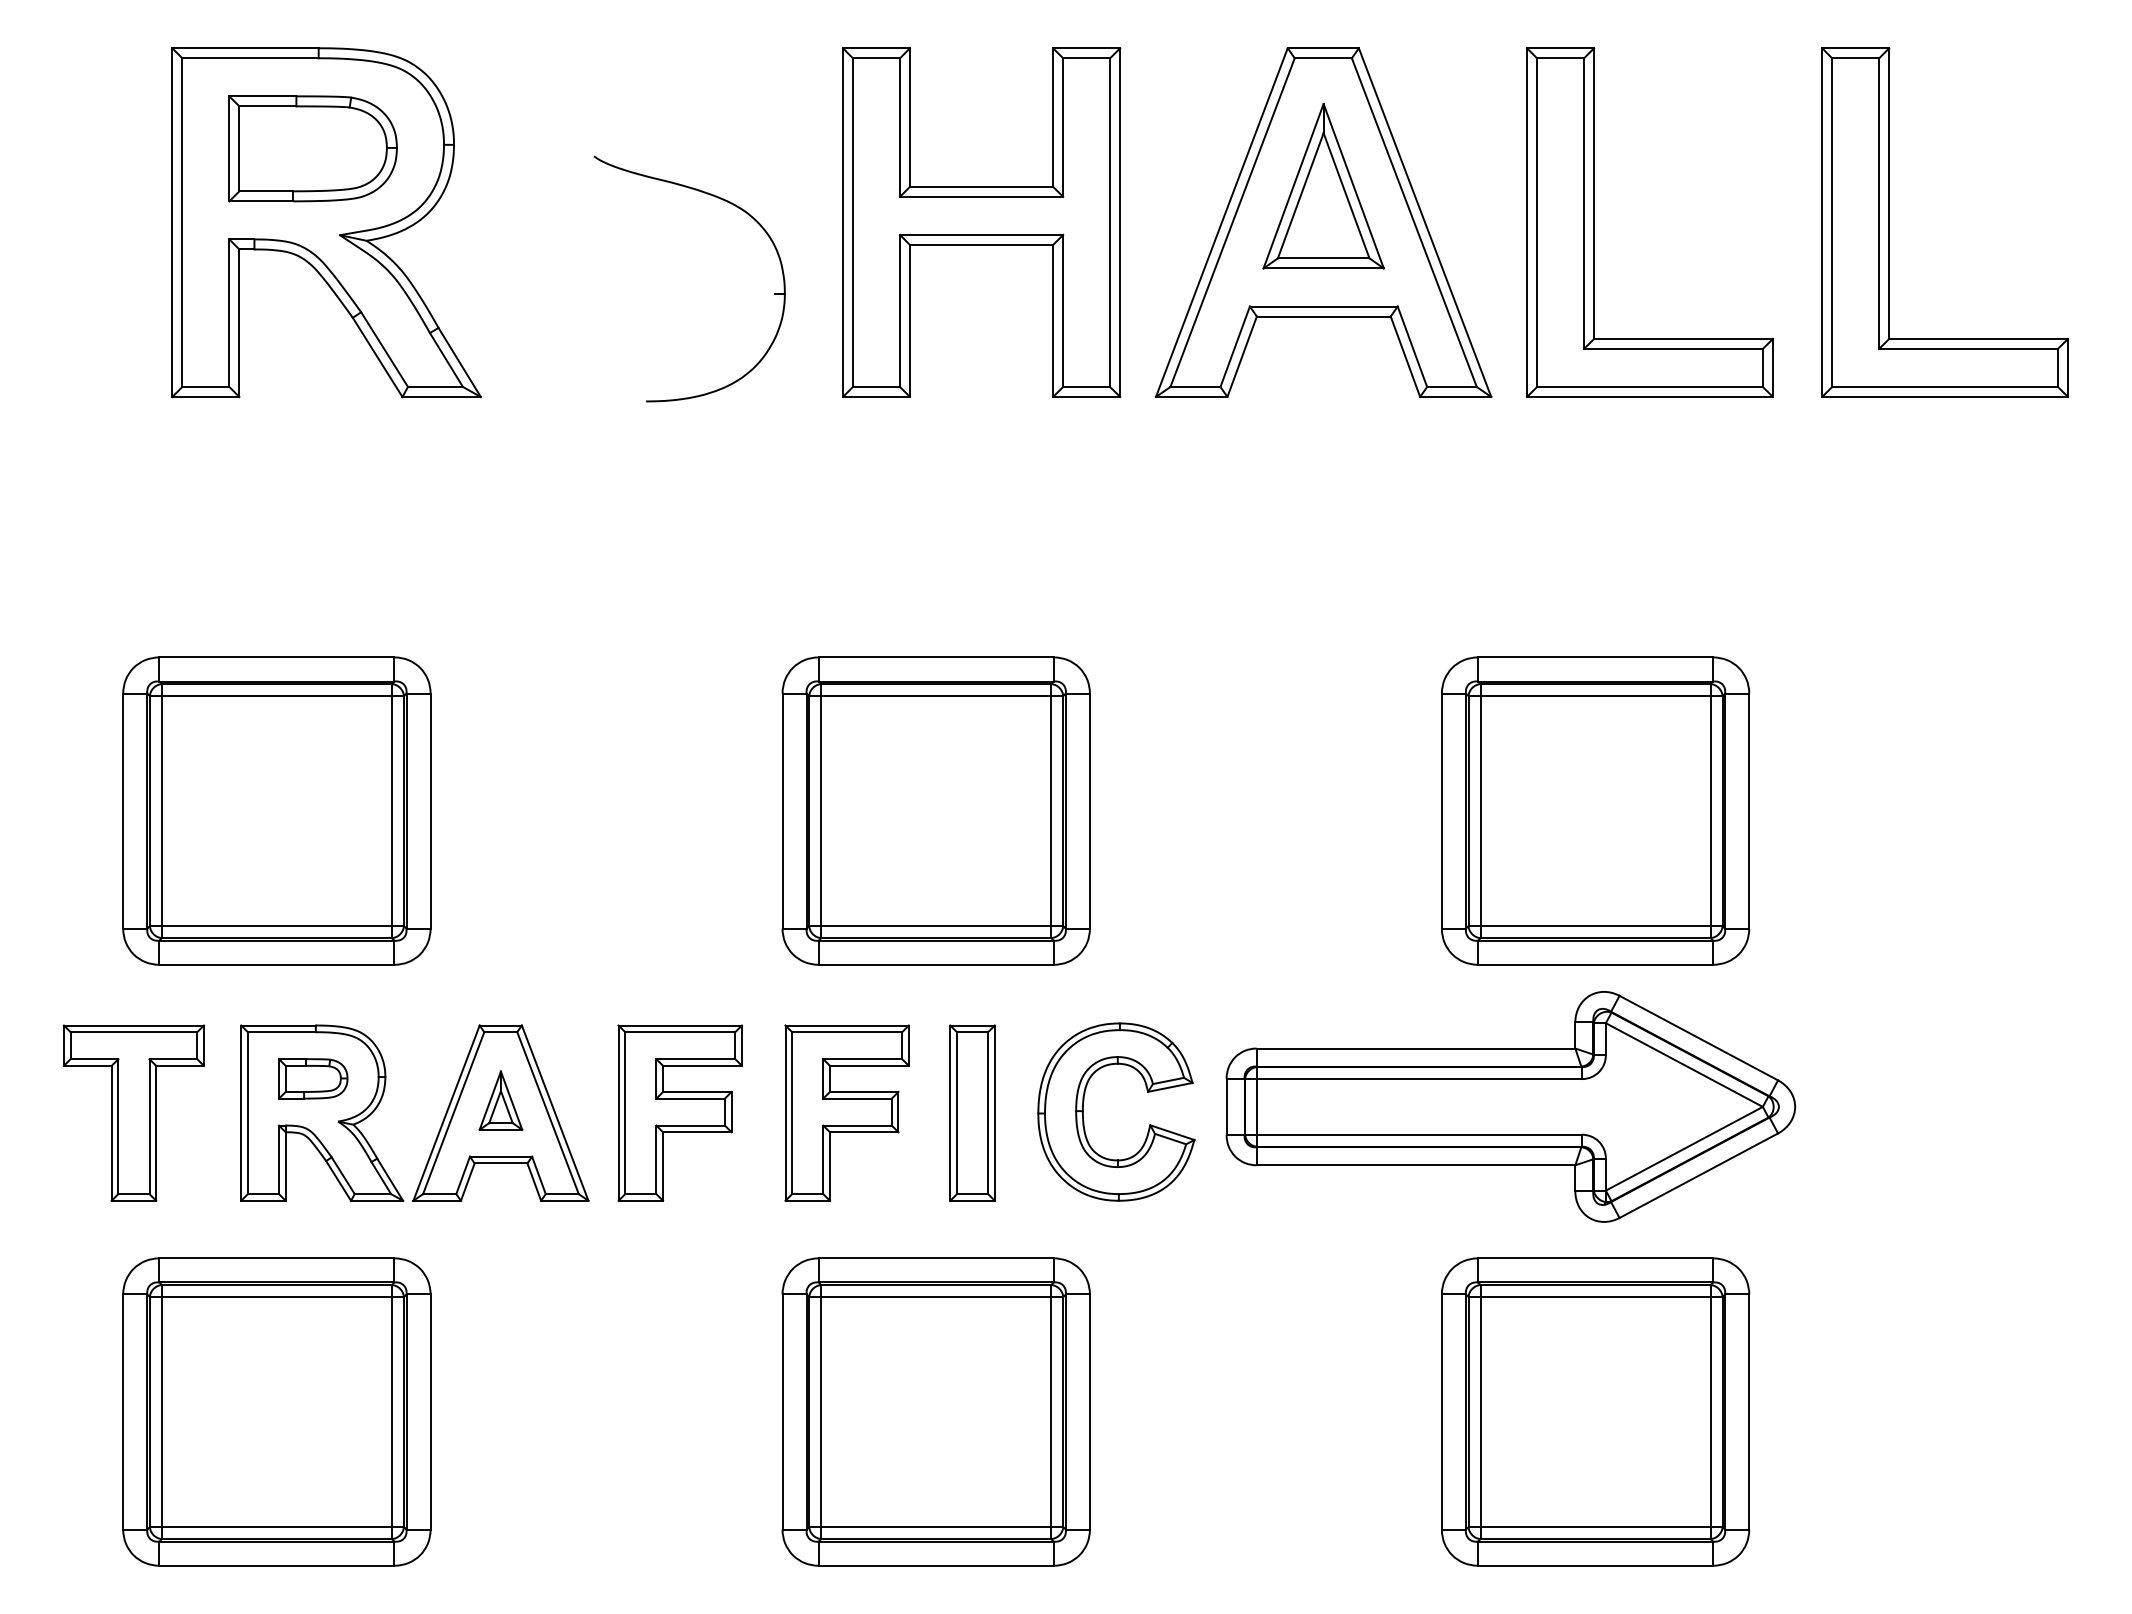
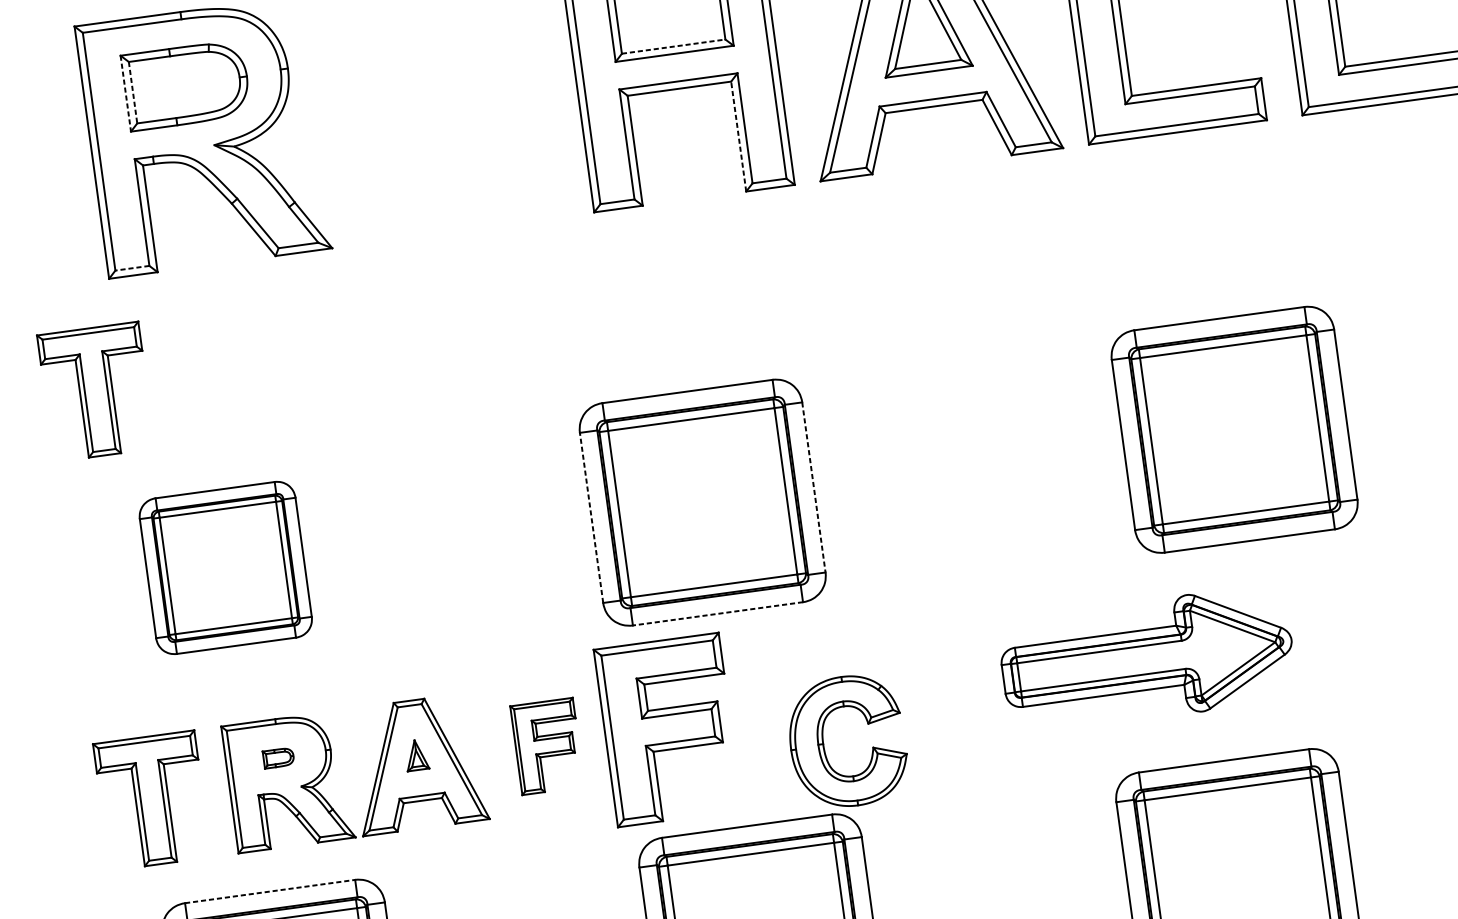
line: (229, 149) -> (125, 94), solid -> dashed
line: (239, 149) -> (133, 93), solid -> dashed
line: (981, 186) -> (673, 46), solid -> dashed
part: (722, 200) -> (487, 82), removed
line: (1053, 321) -> (739, 136), solid -> dashed
line: (205, 386) -> (132, 267), solid -> dashed
part: (133, 547) -> (95, 391), added
part: (276, 810) -> (225, 567), size x0.7
part: (1595, 810) -> (1234, 429), moved
line: (782, 811) -> (591, 518), solid -> dashed
line: (1089, 811) -> (813, 487), solid -> dashed
line: (936, 964) -> (718, 613), solid -> dashed
part: (313, 1078) -> (278, 757), size x0.6
part: (500, 1100) -> (416, 755), size x0.7
part: (1510, 1106) -> (1147, 659), size x0.7
part: (1083, 1111) -> (823, 744), moved
part: (680, 1112) -> (547, 746), size x0.7
part: (846, 1112) -> (667, 729), size x1.4
part: (972, 1112) -> (758, 717), removed
line: (276, 1258) -> (269, 891), solid -> dashed

